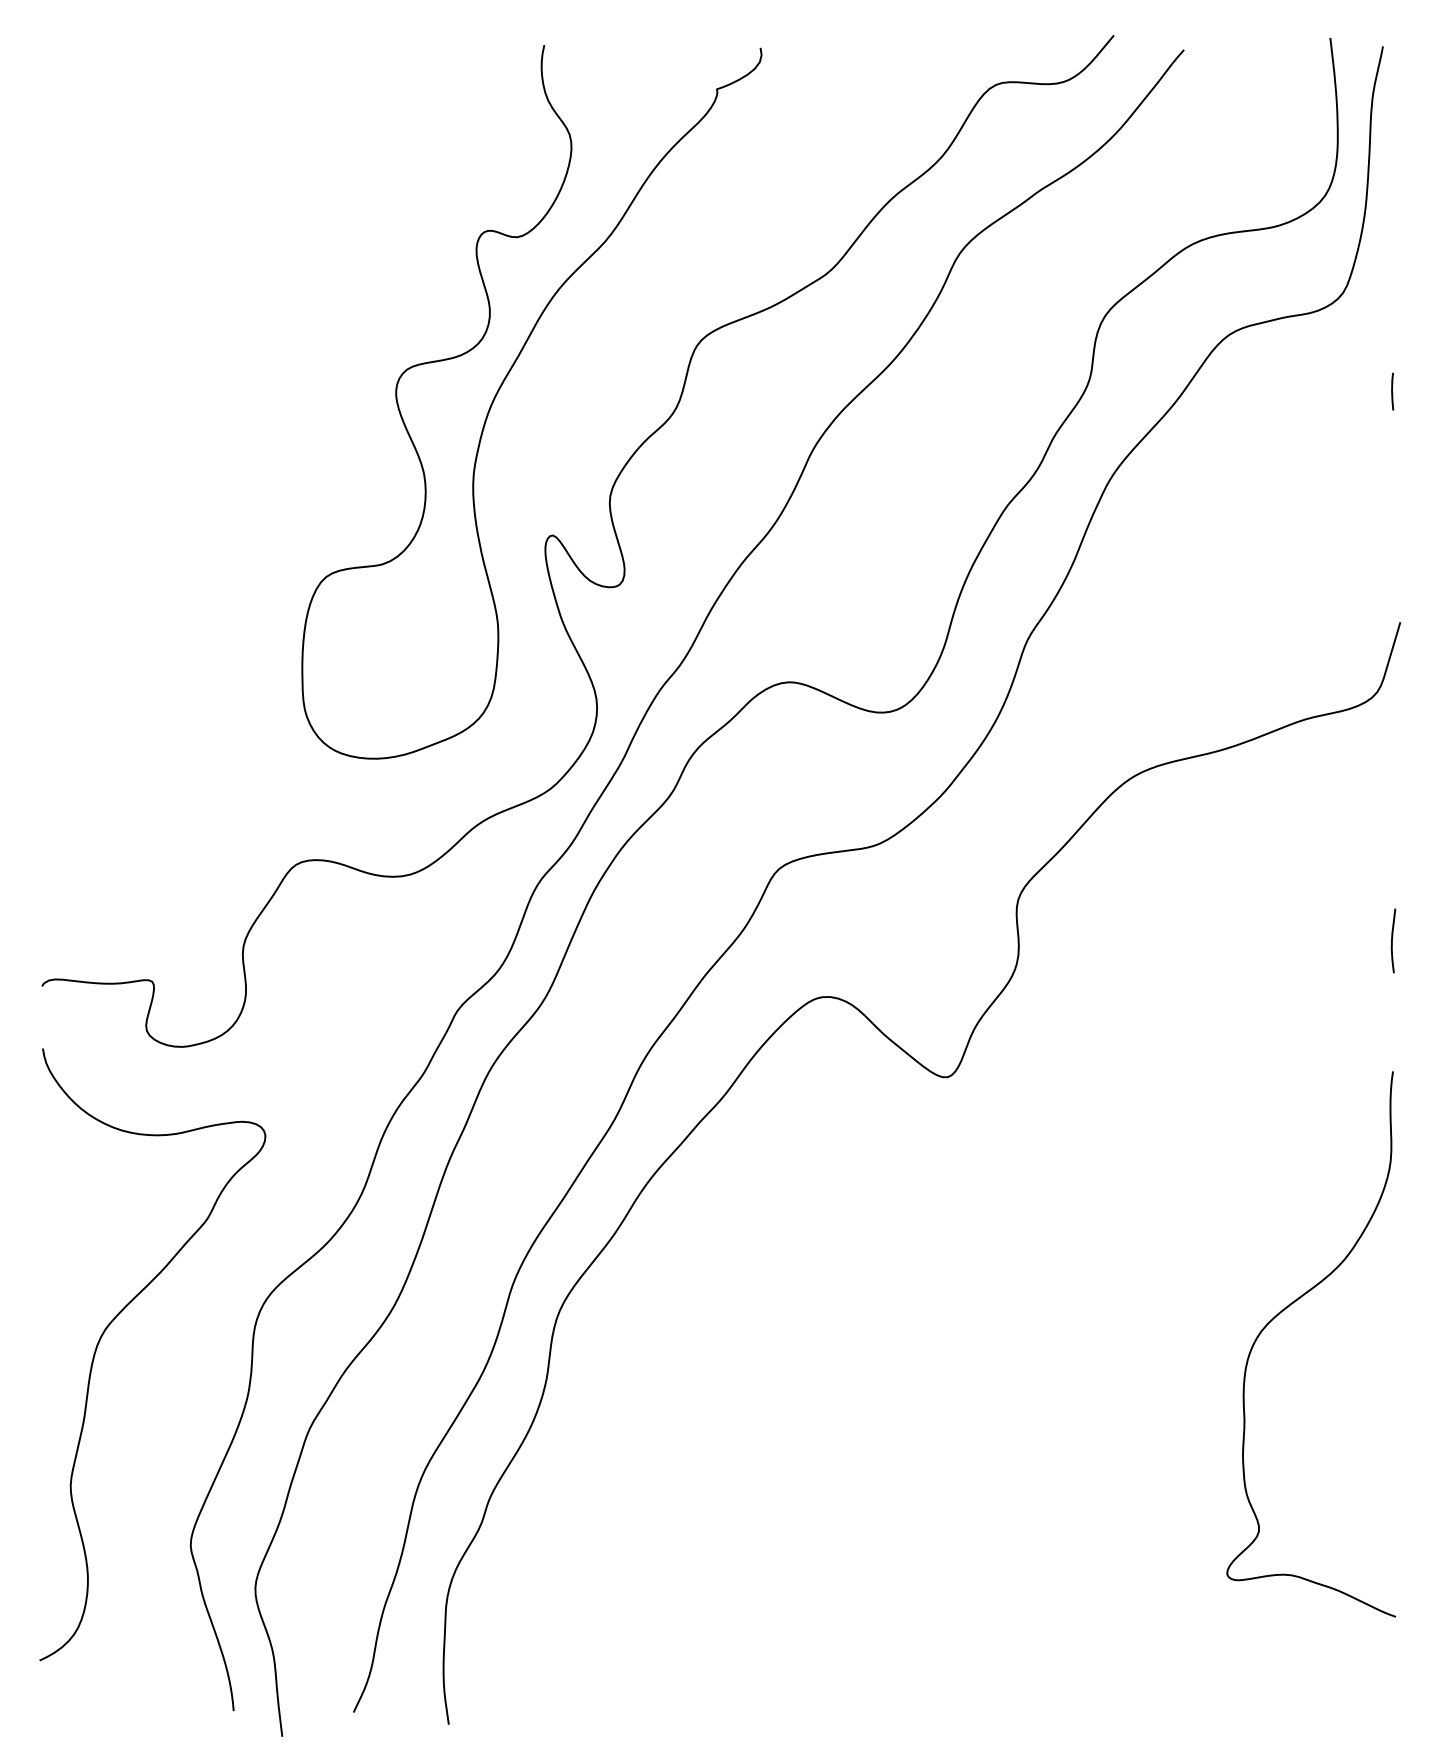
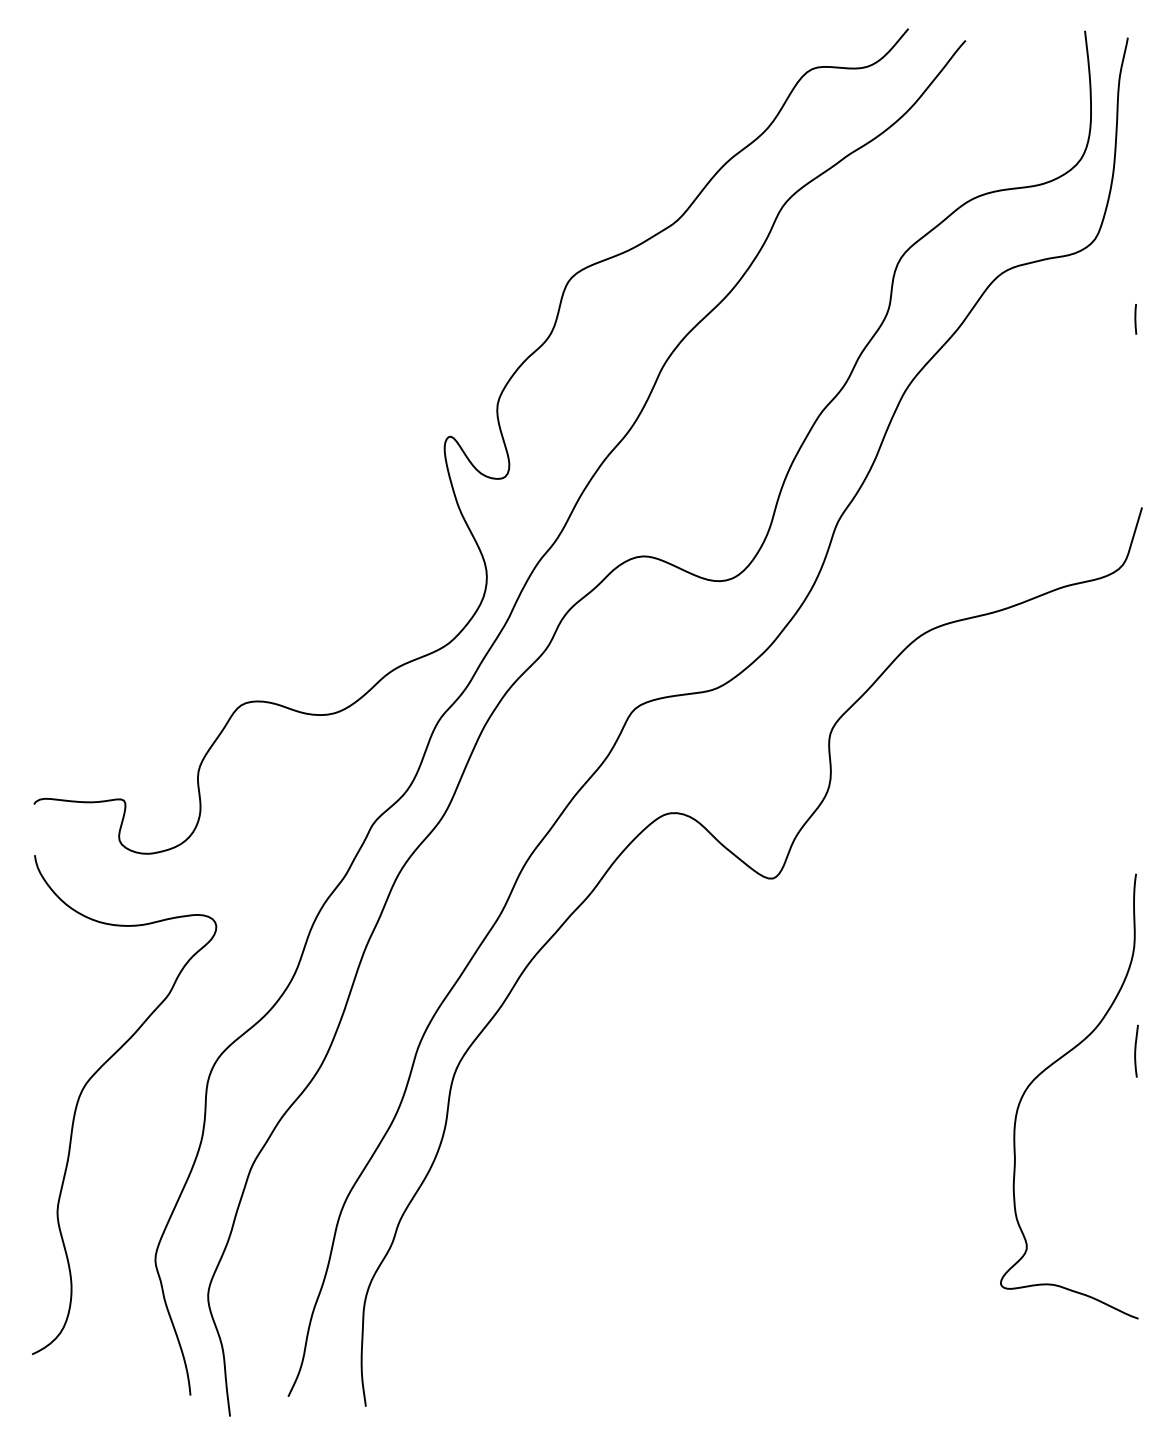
part: (501, 387) -> (408, 315), removed
curve: (1392, 940) -> (1135, 1050), moved

